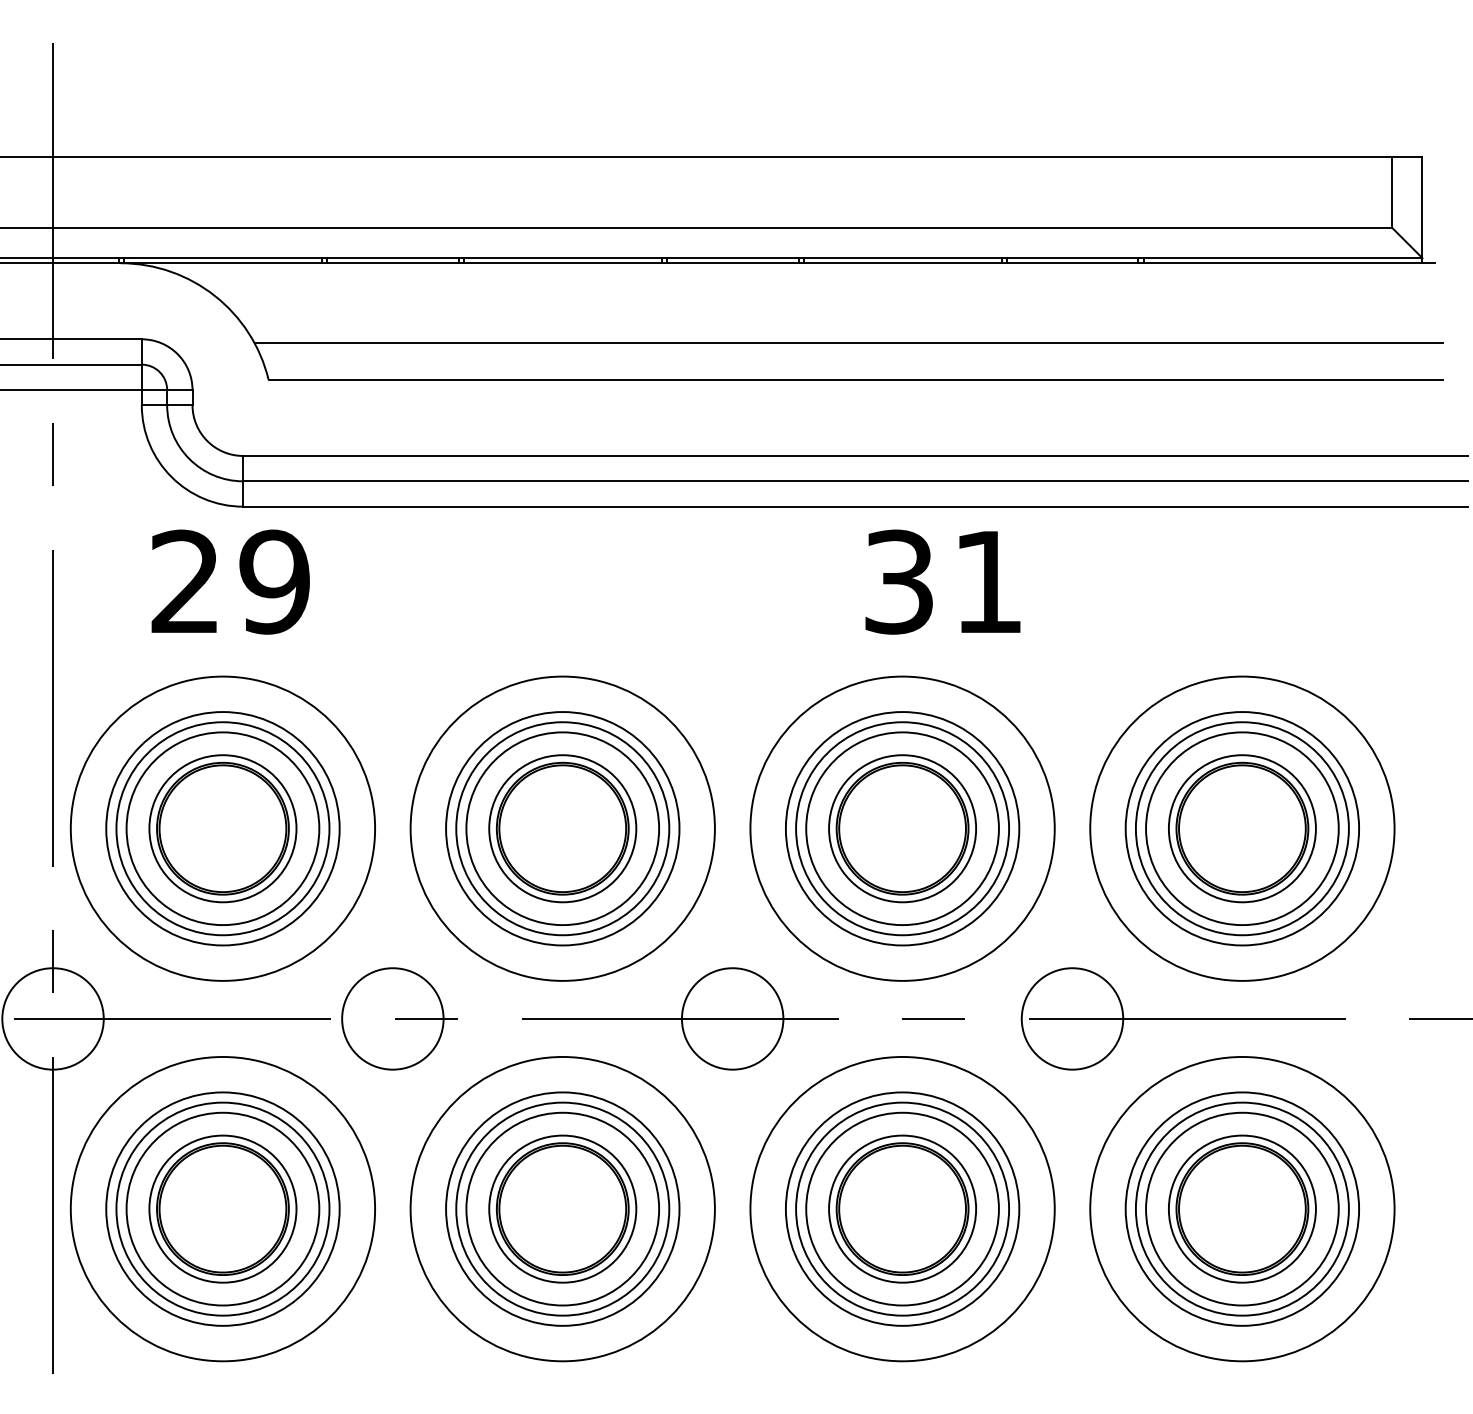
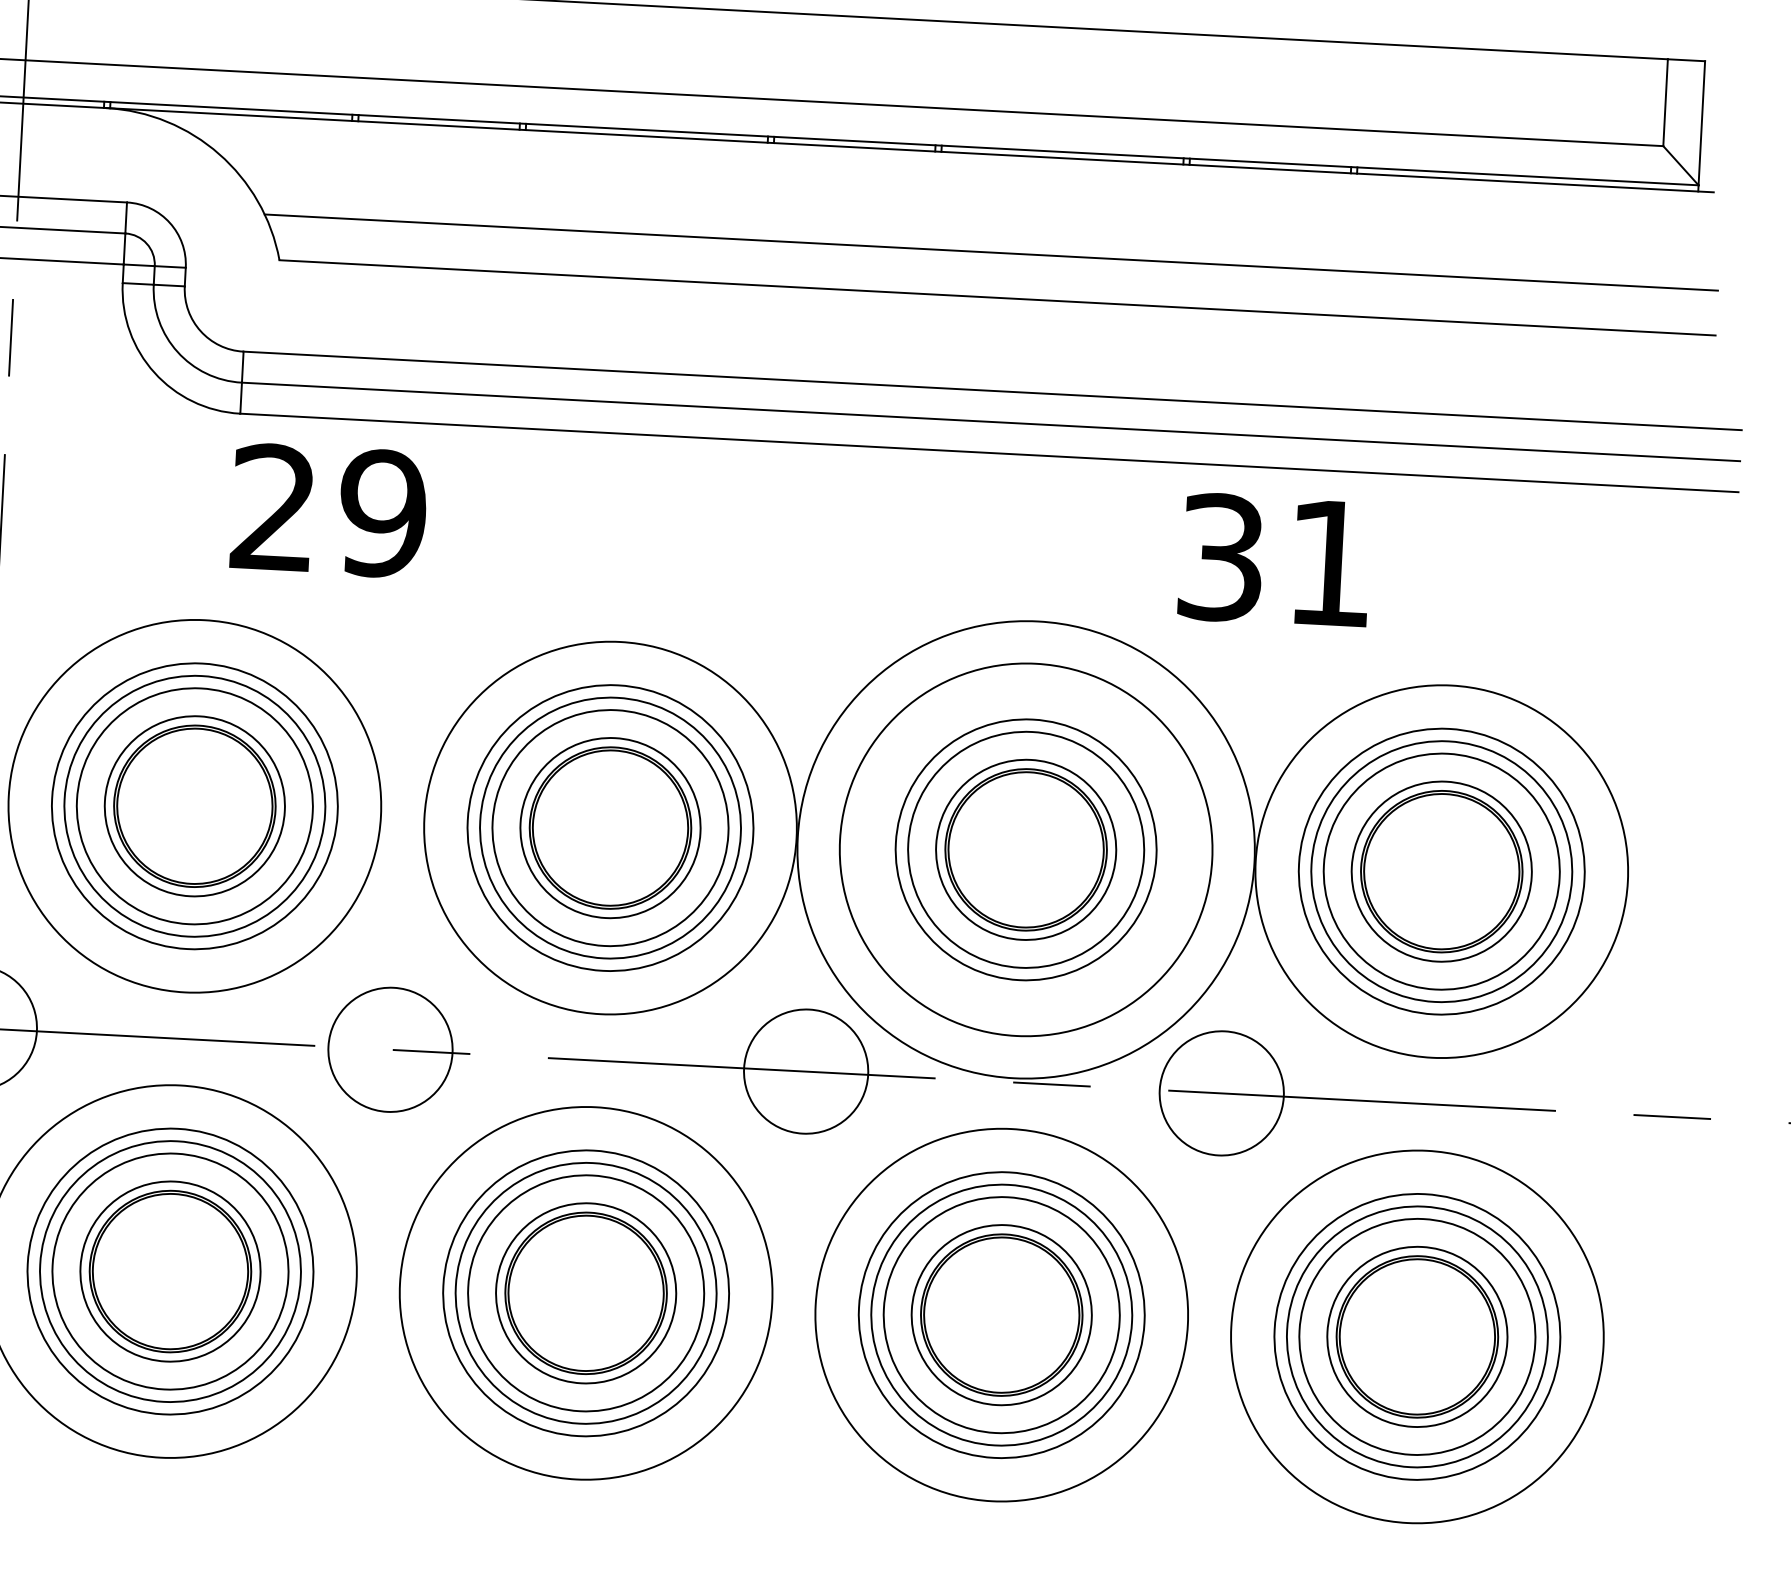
text: (230, 581) -> (328, 510), moved
text: (942, 581) -> (1274, 559), moved
circle: (902, 828) -> (1026, 849), size x1.6

